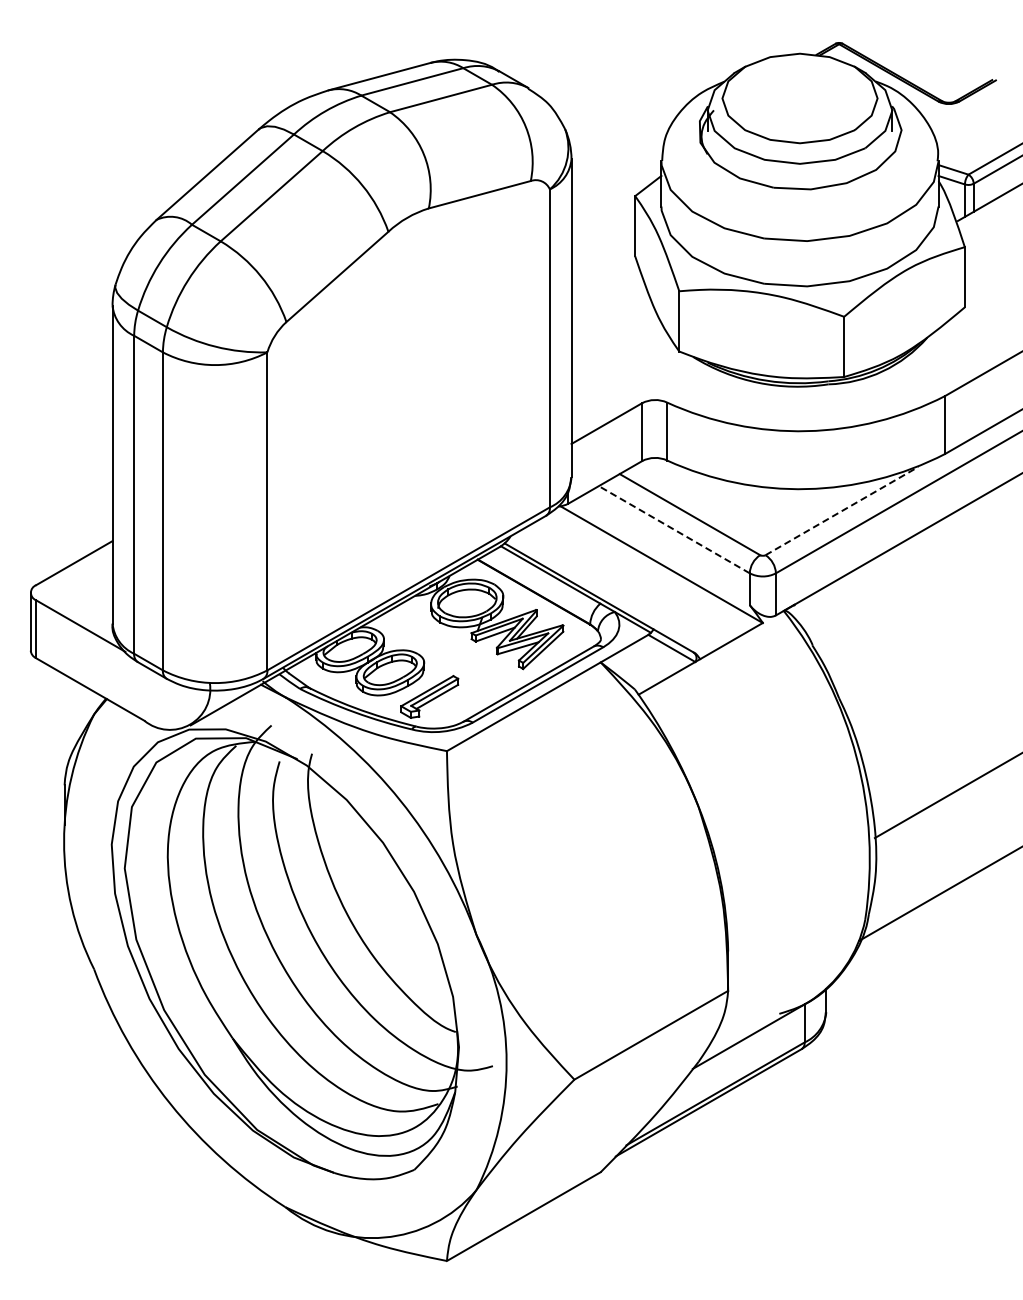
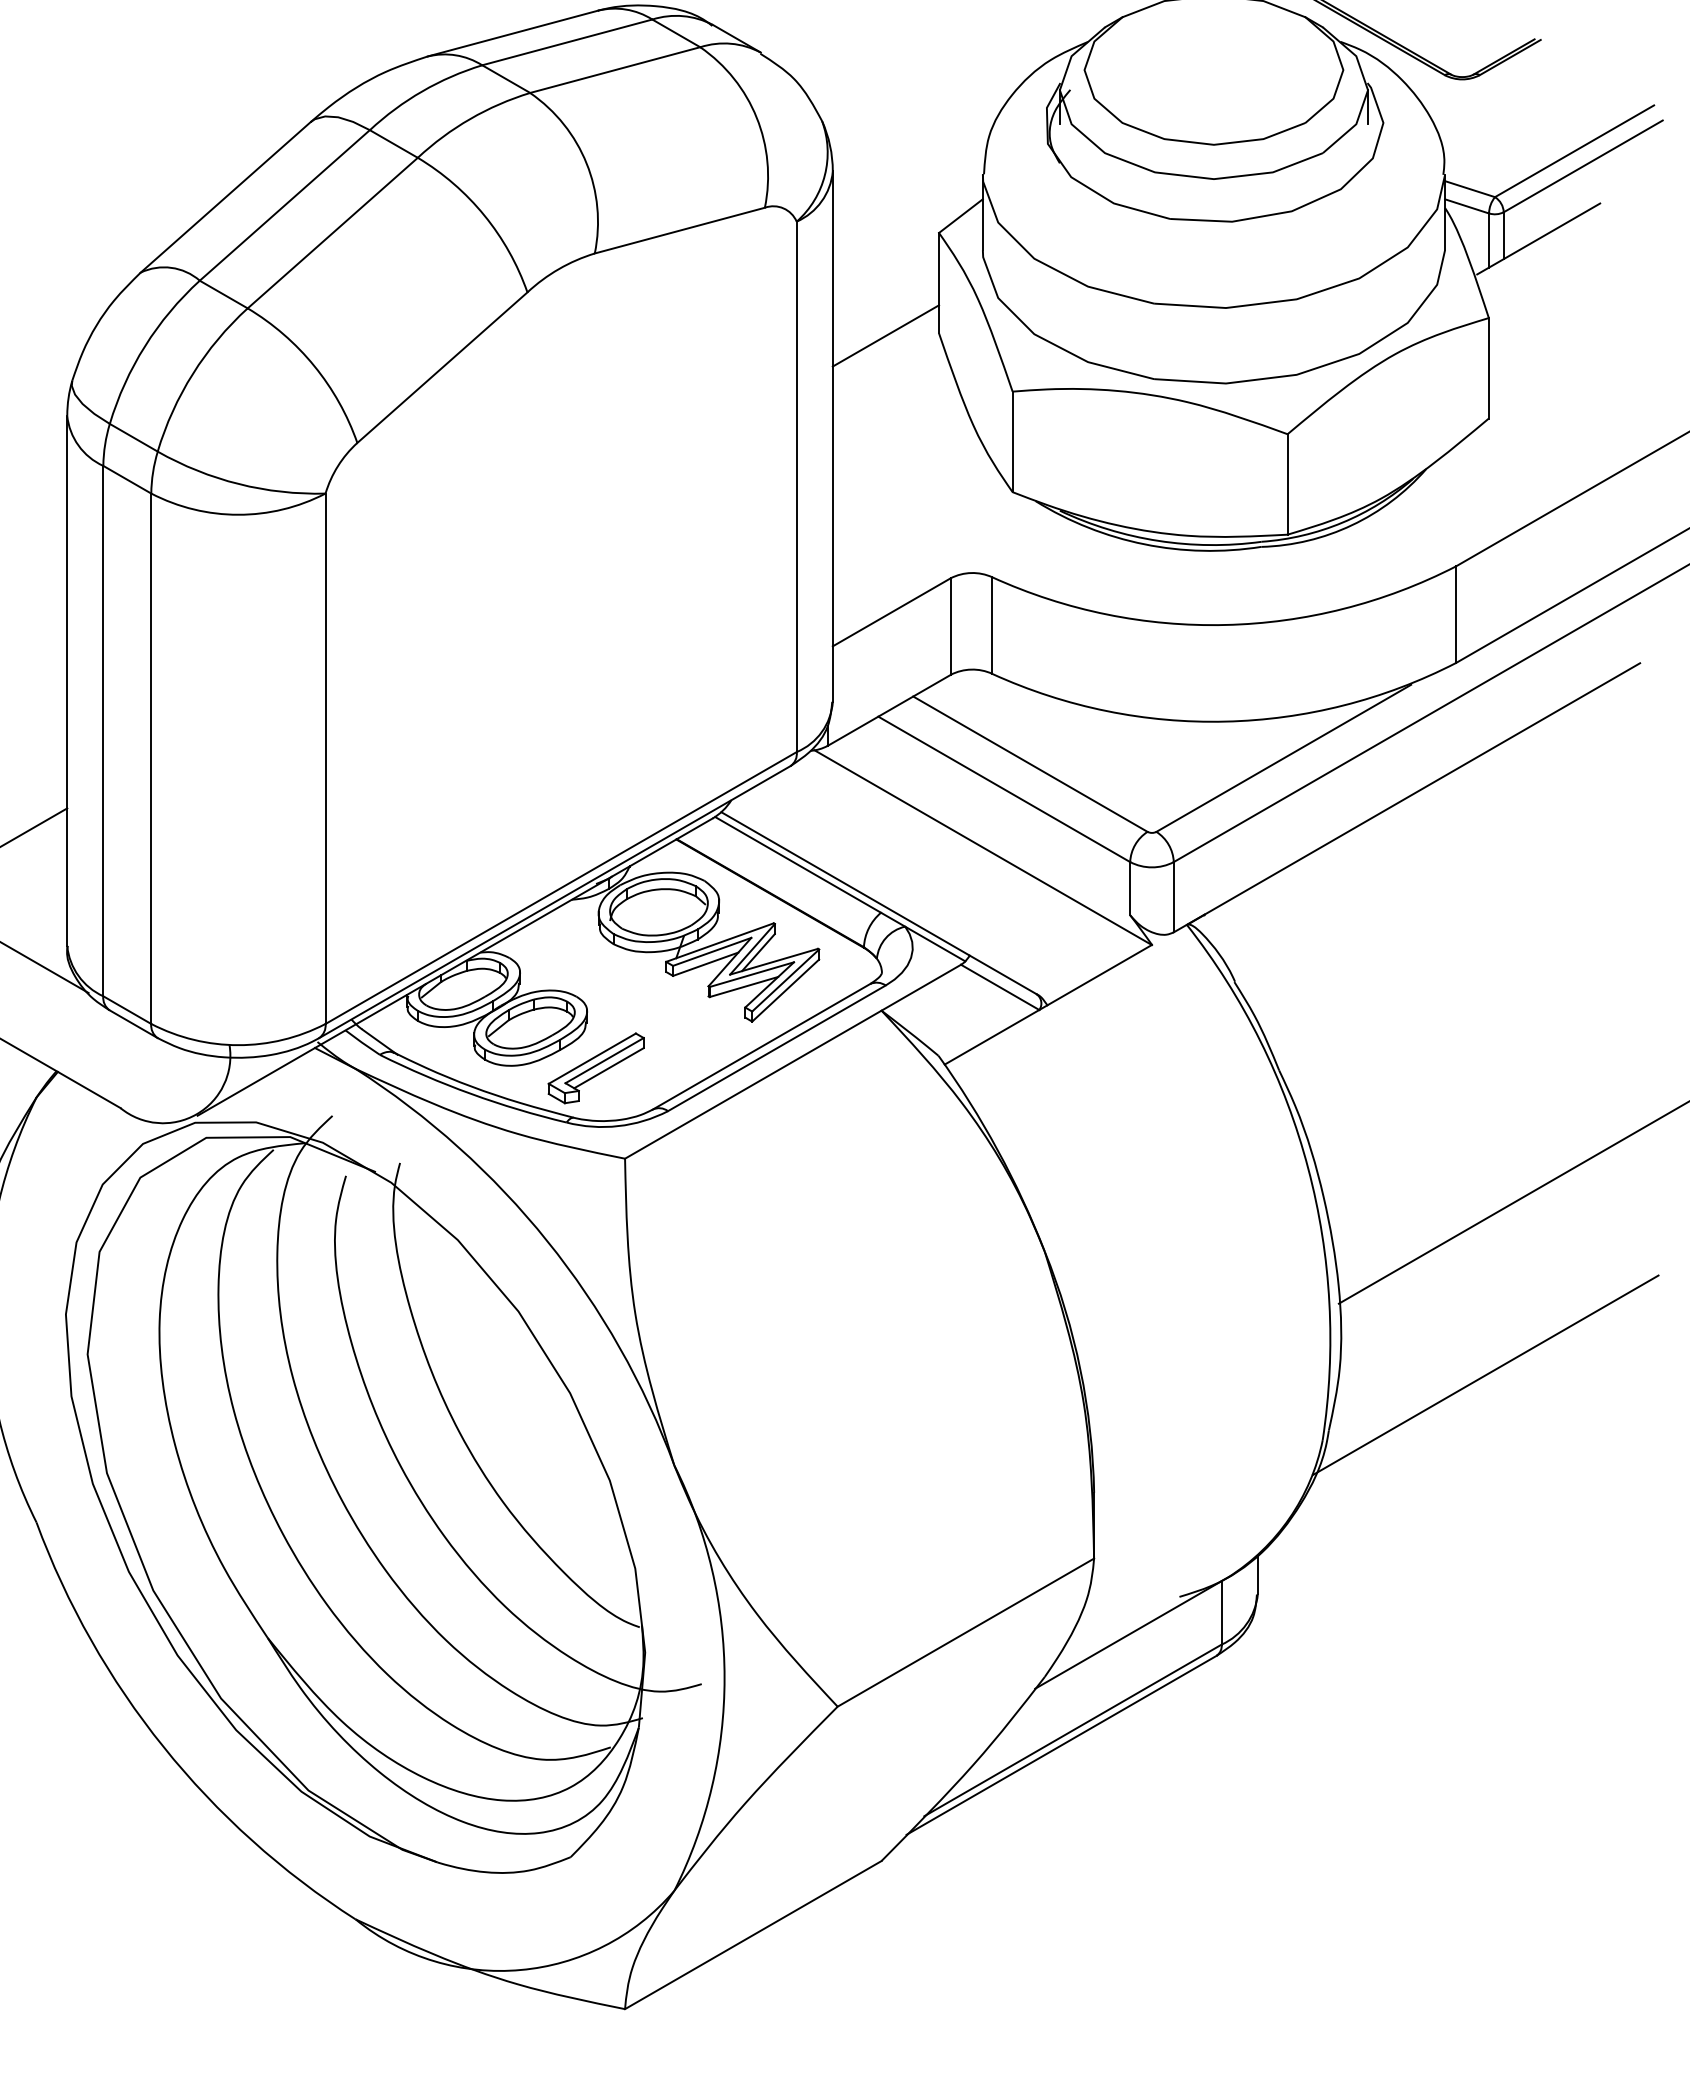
line: (603, 257) -> (886, 335), added
line: (842, 510) -> (1284, 757), dashed -> solid
line: (673, 529) -> (1002, 788), dashed -> solid

